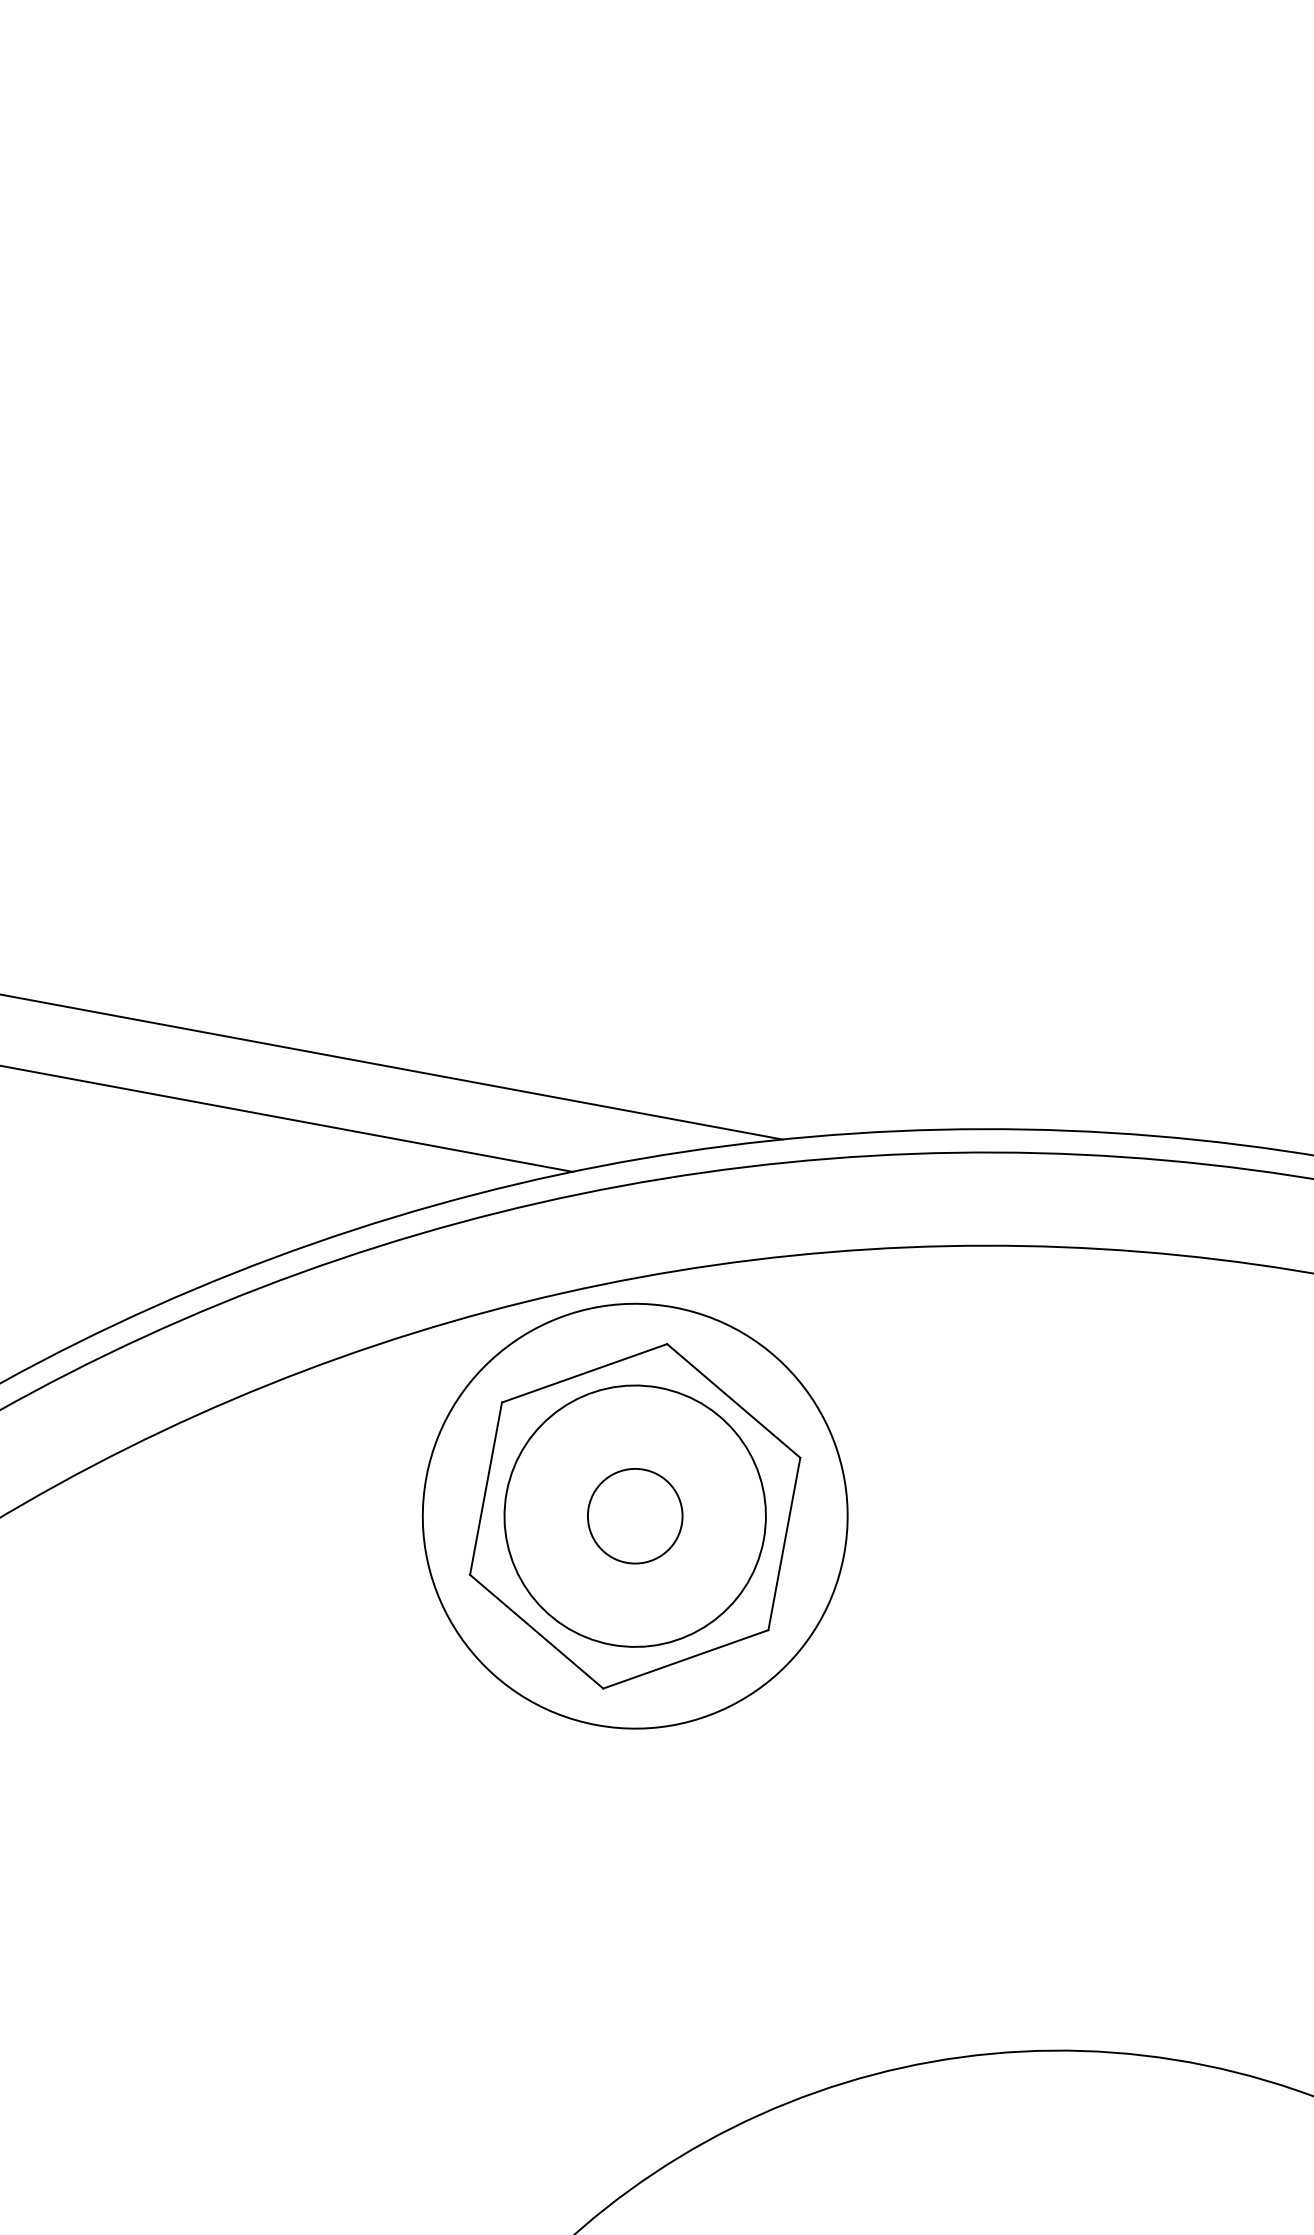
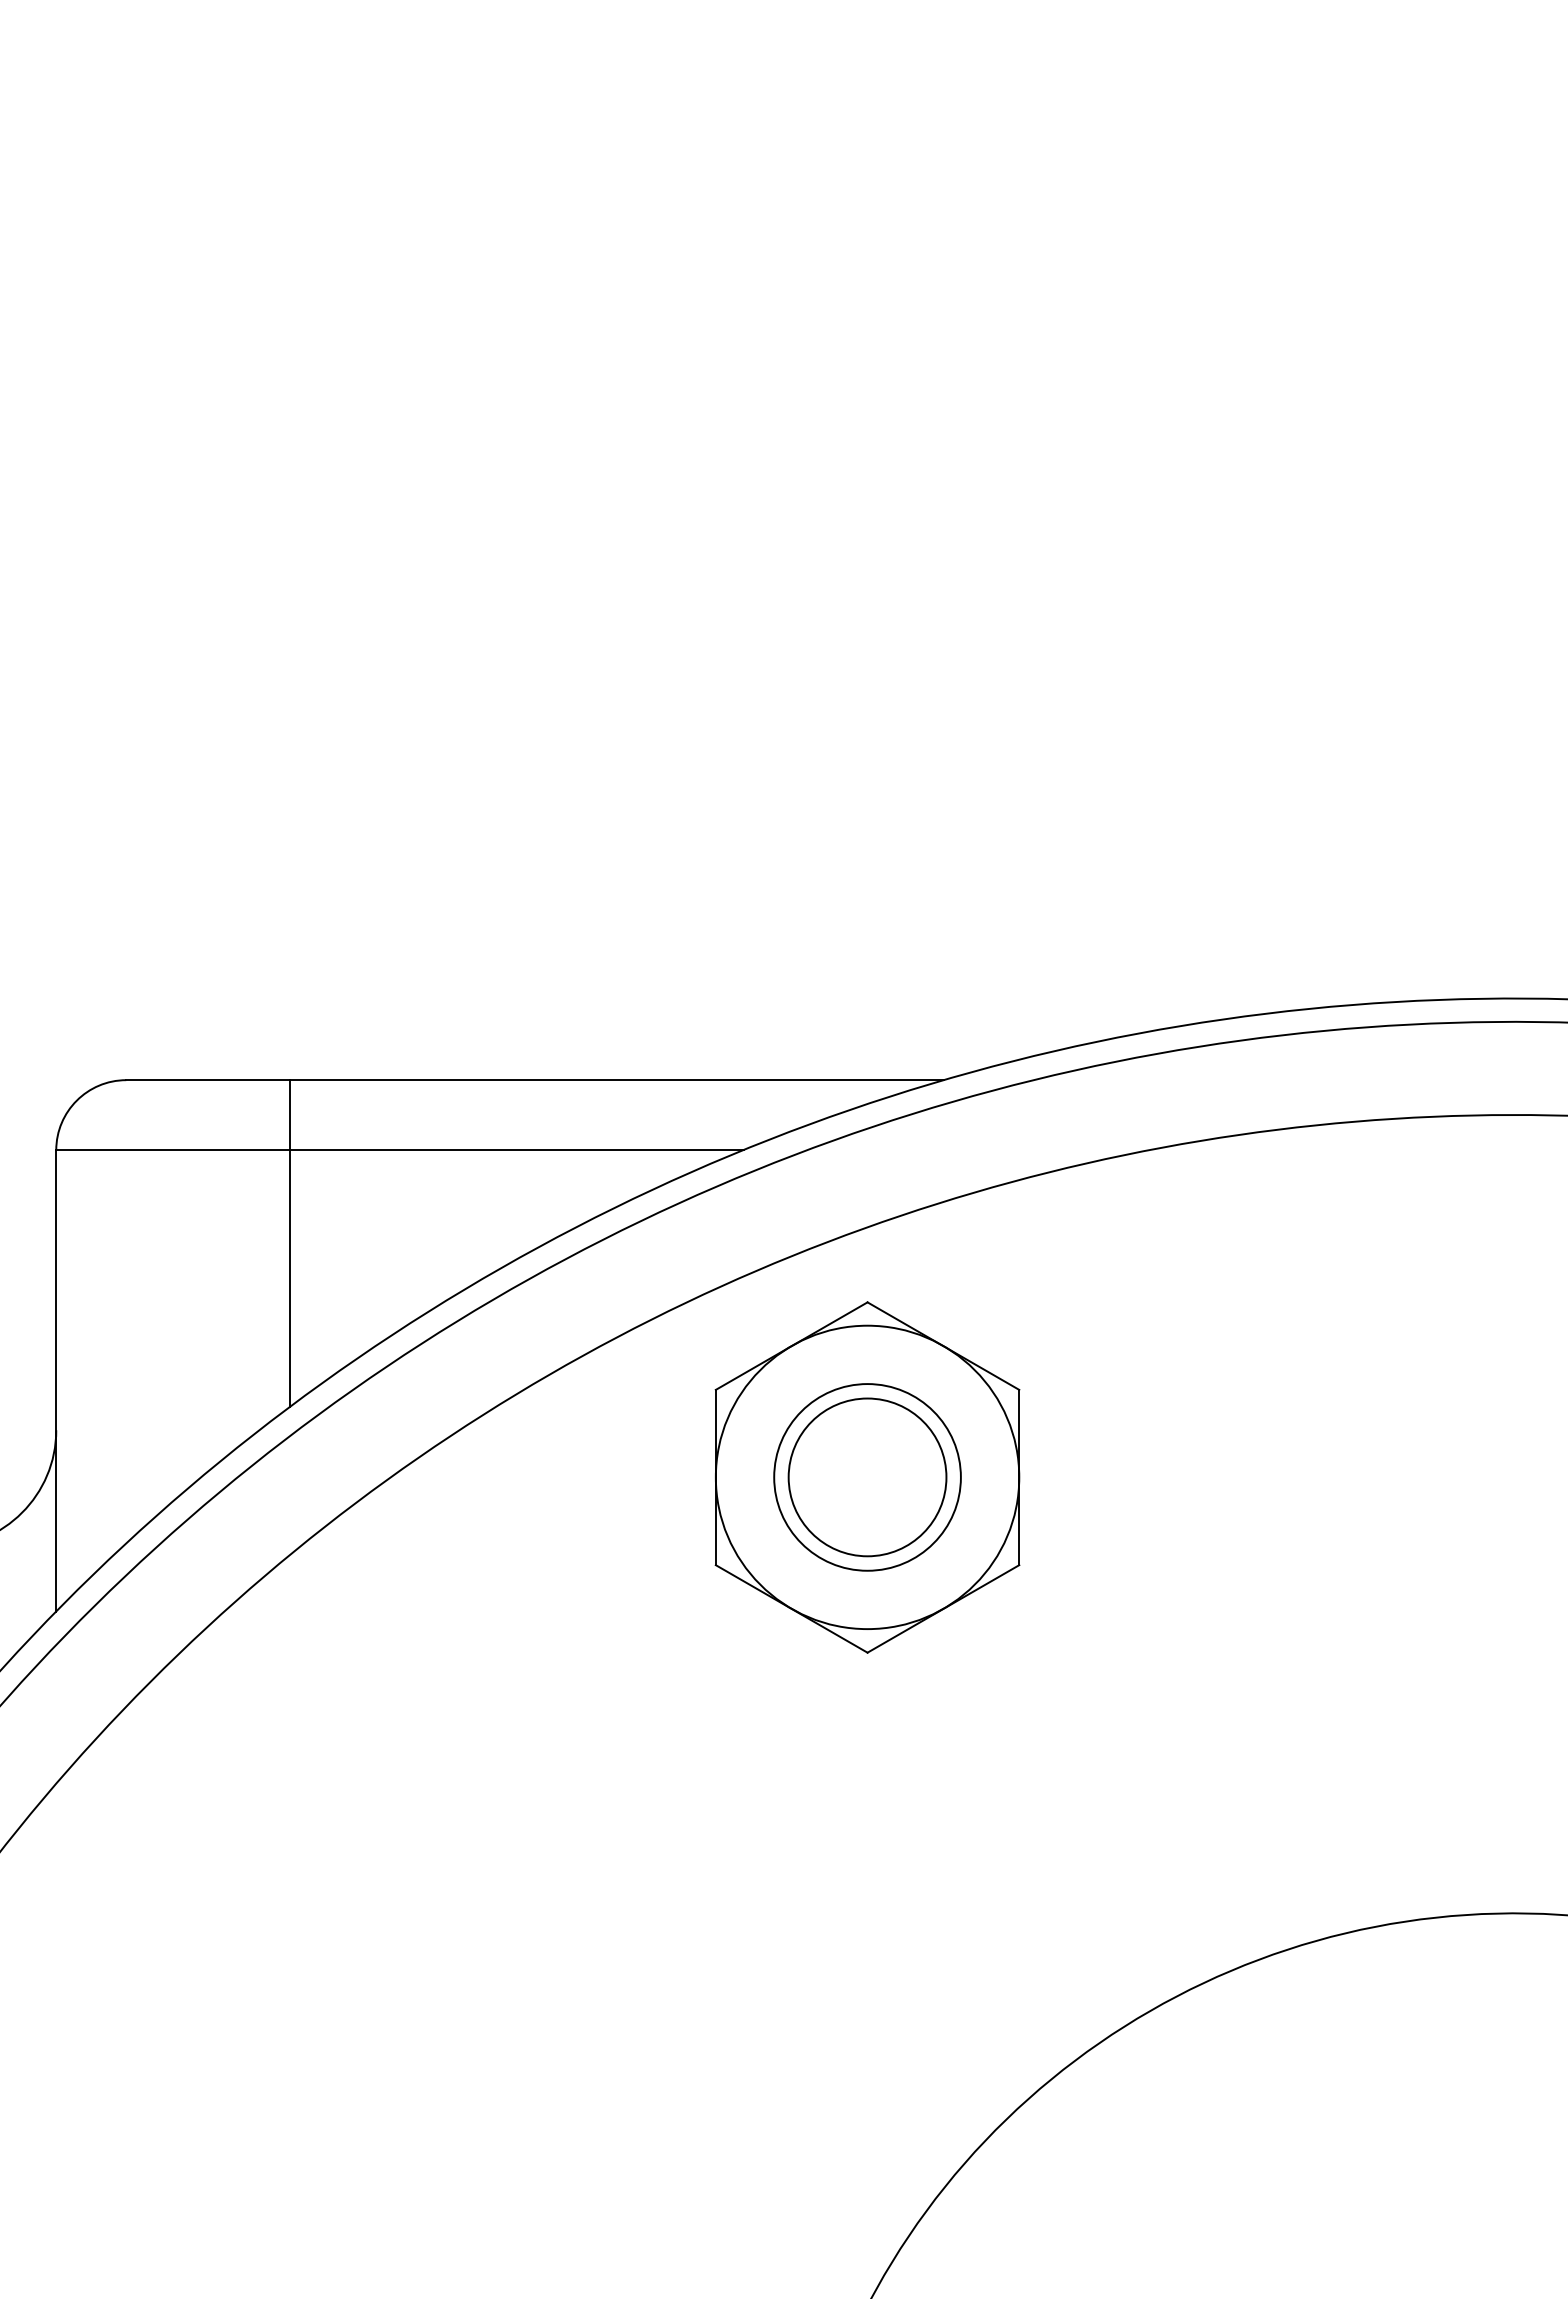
line: (109, 1180) -> (289, 1243), added
circle: (635, 1516) -> (867, 1477), size x0.71
circle: (635, 1516) -> (867, 1477), size x0.71
circle: (635, 1516) -> (867, 1477), size x1.67

